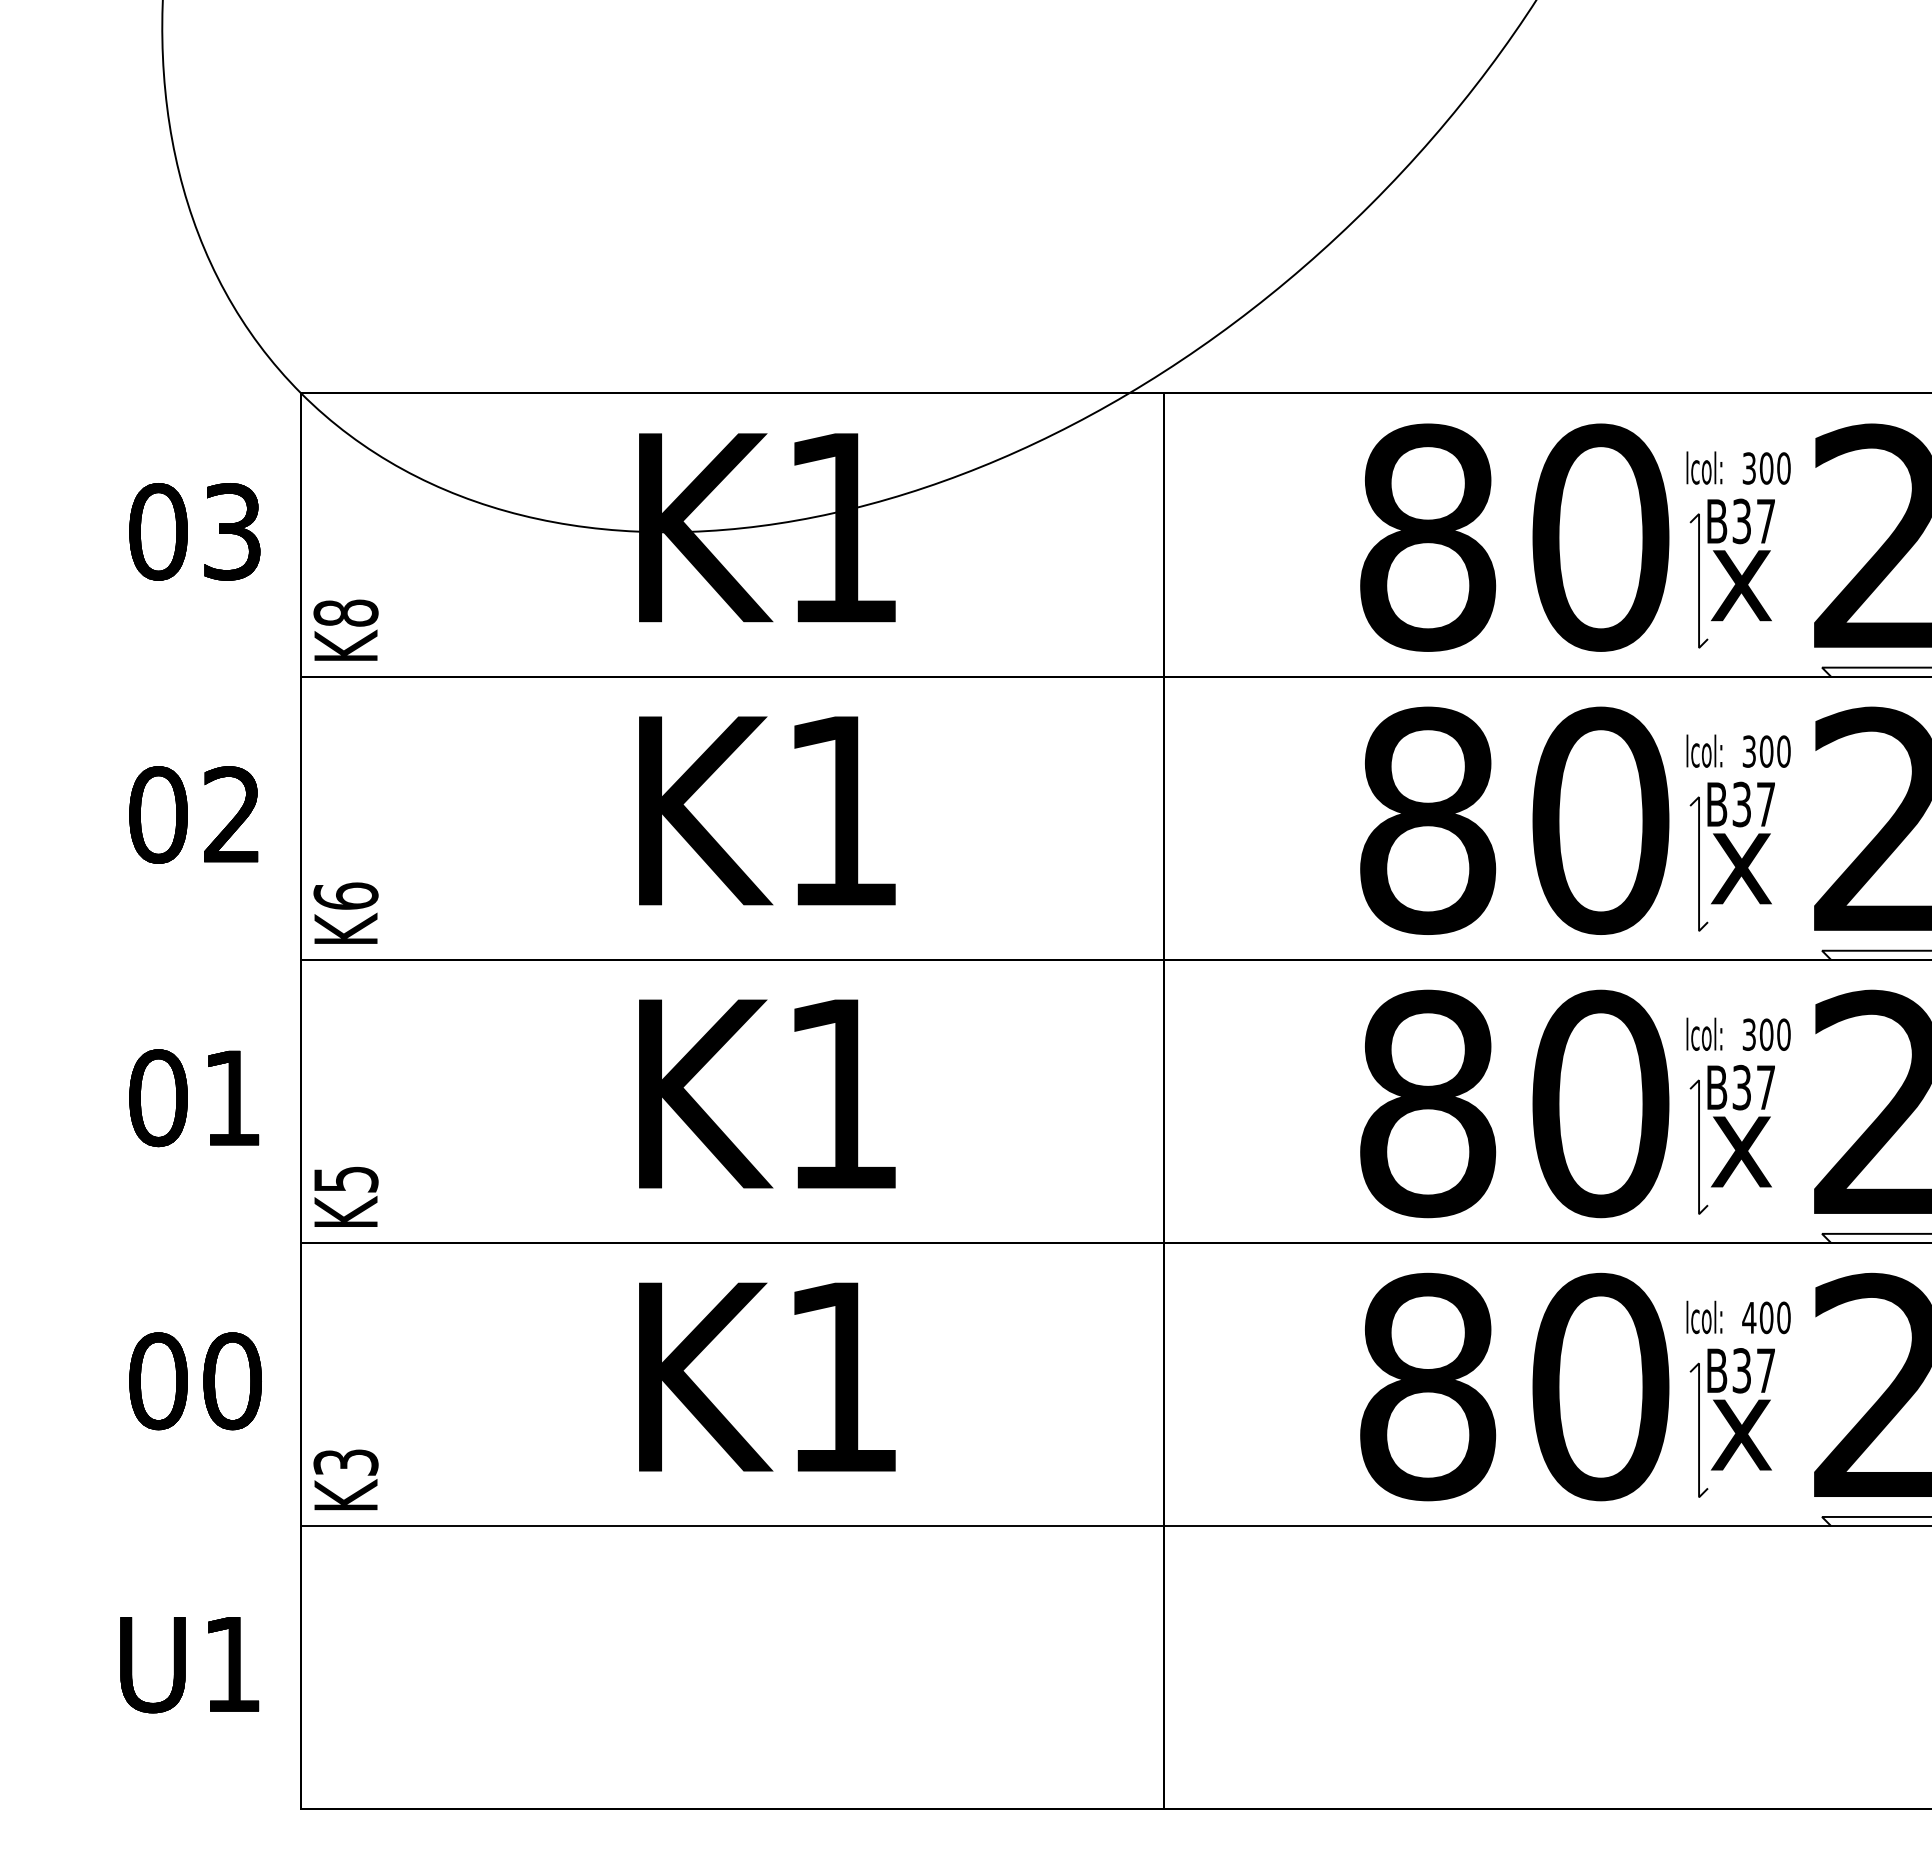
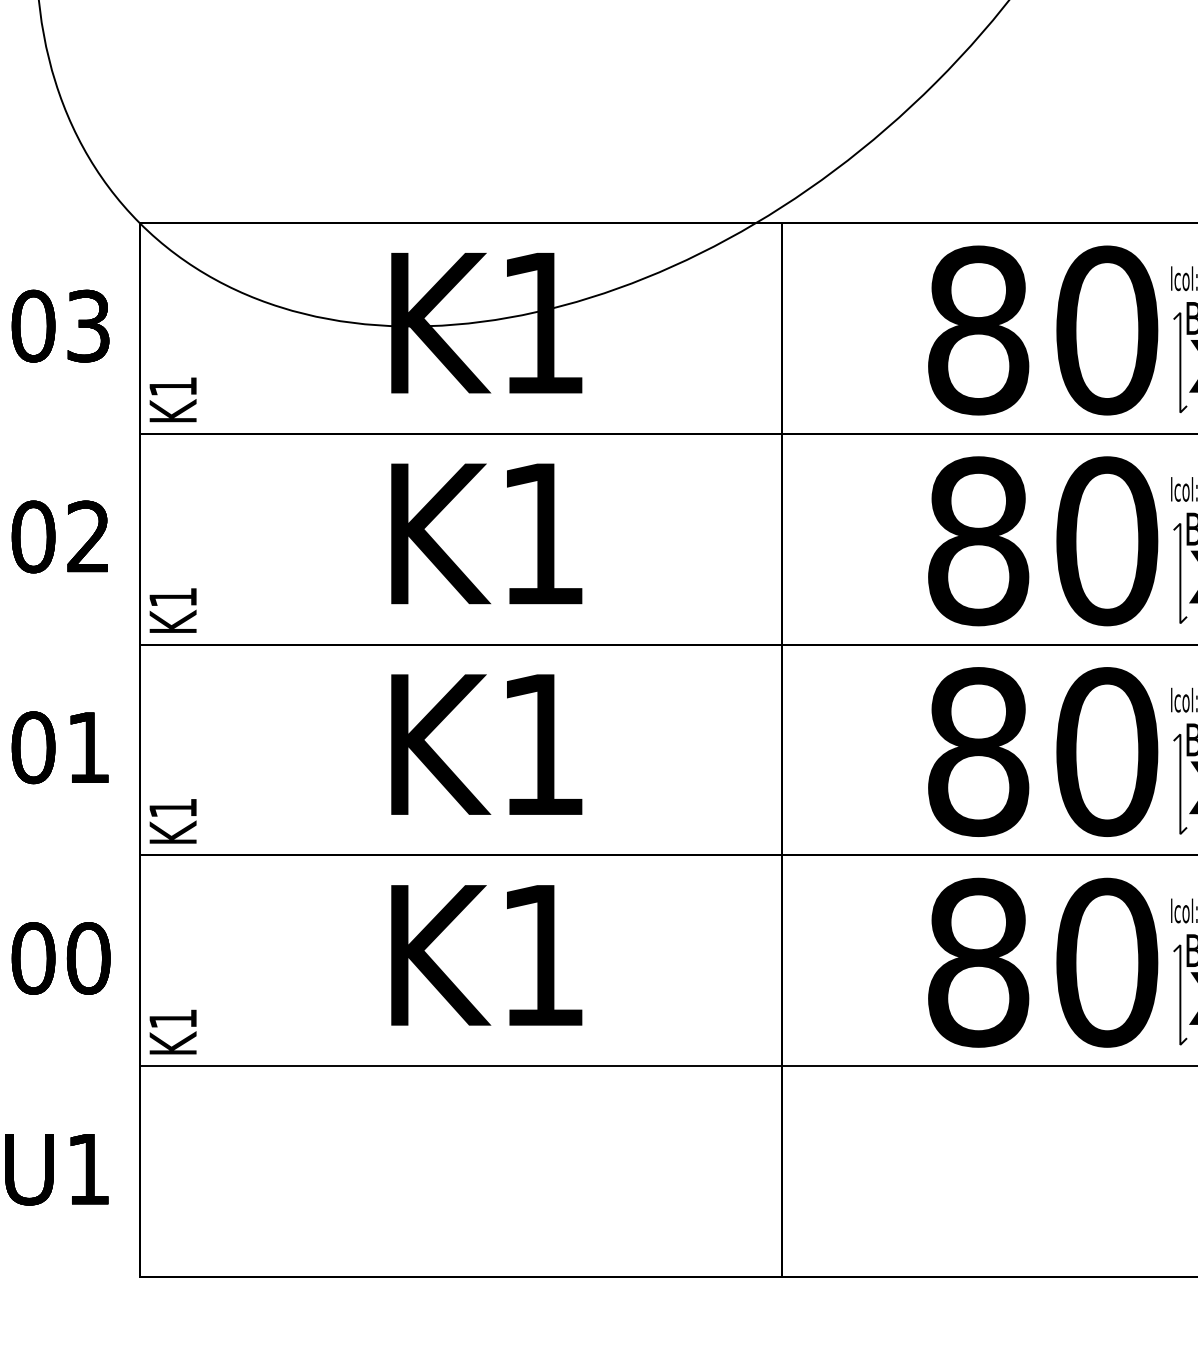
text: (345, 612) -> (172, 386), K8 -> K1
text: (345, 895) -> (172, 596), K6 -> K1
text: (346, 1179) -> (173, 808), K5 -> K1
text: (345, 1462) -> (172, 1018), K3 -> K1

